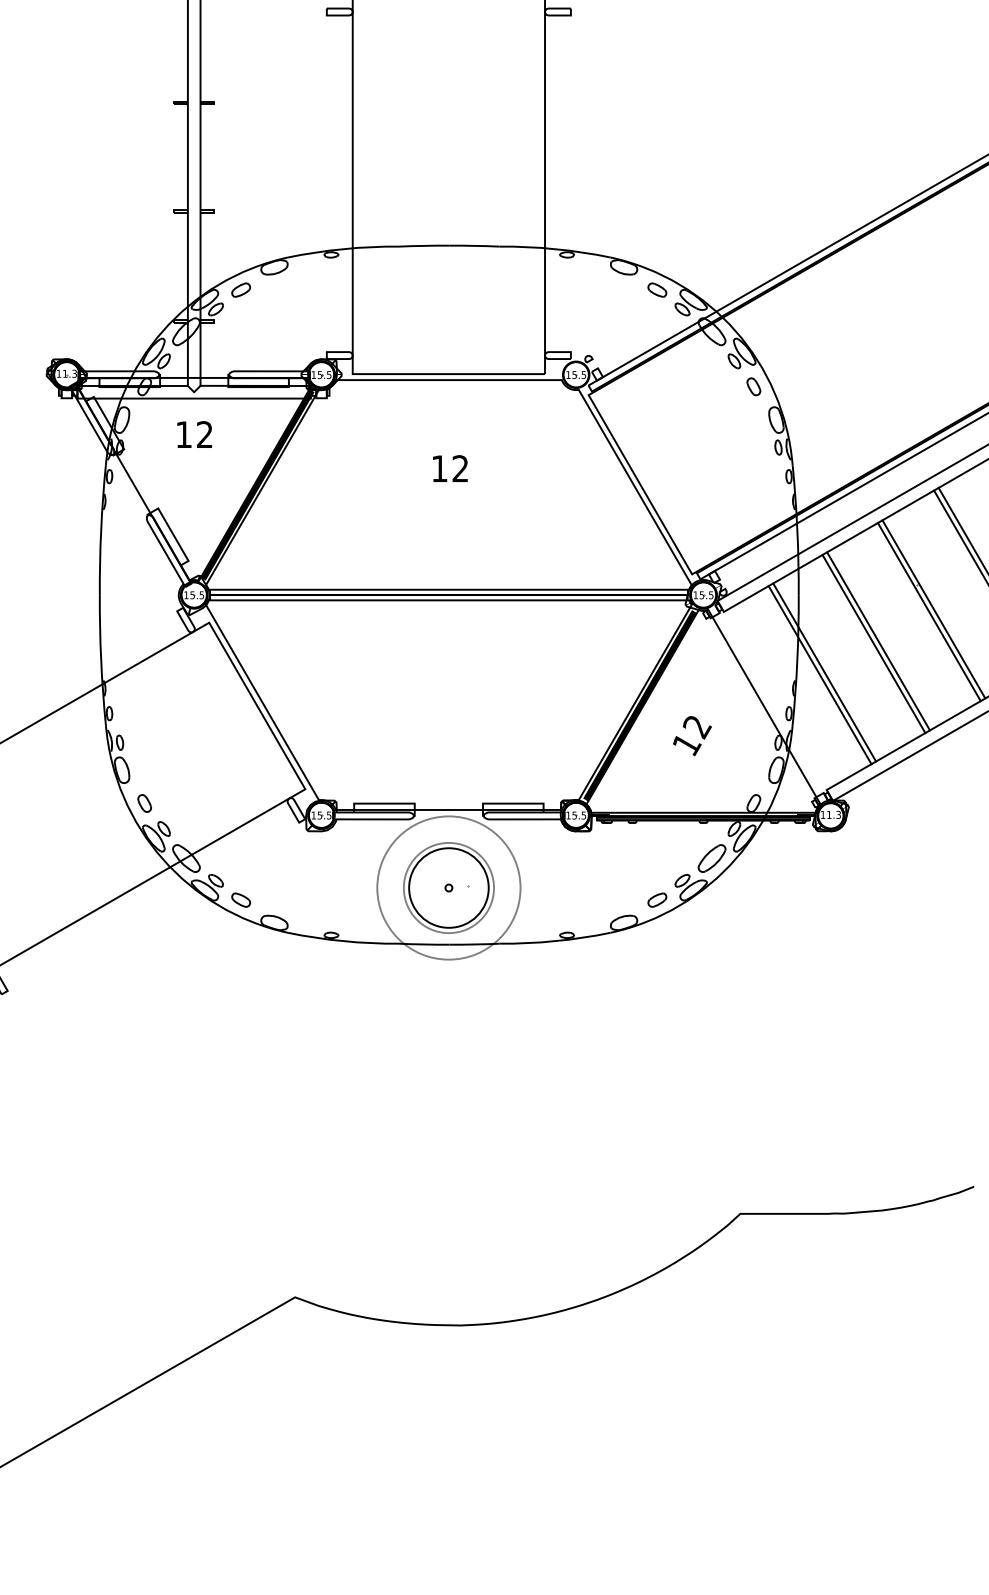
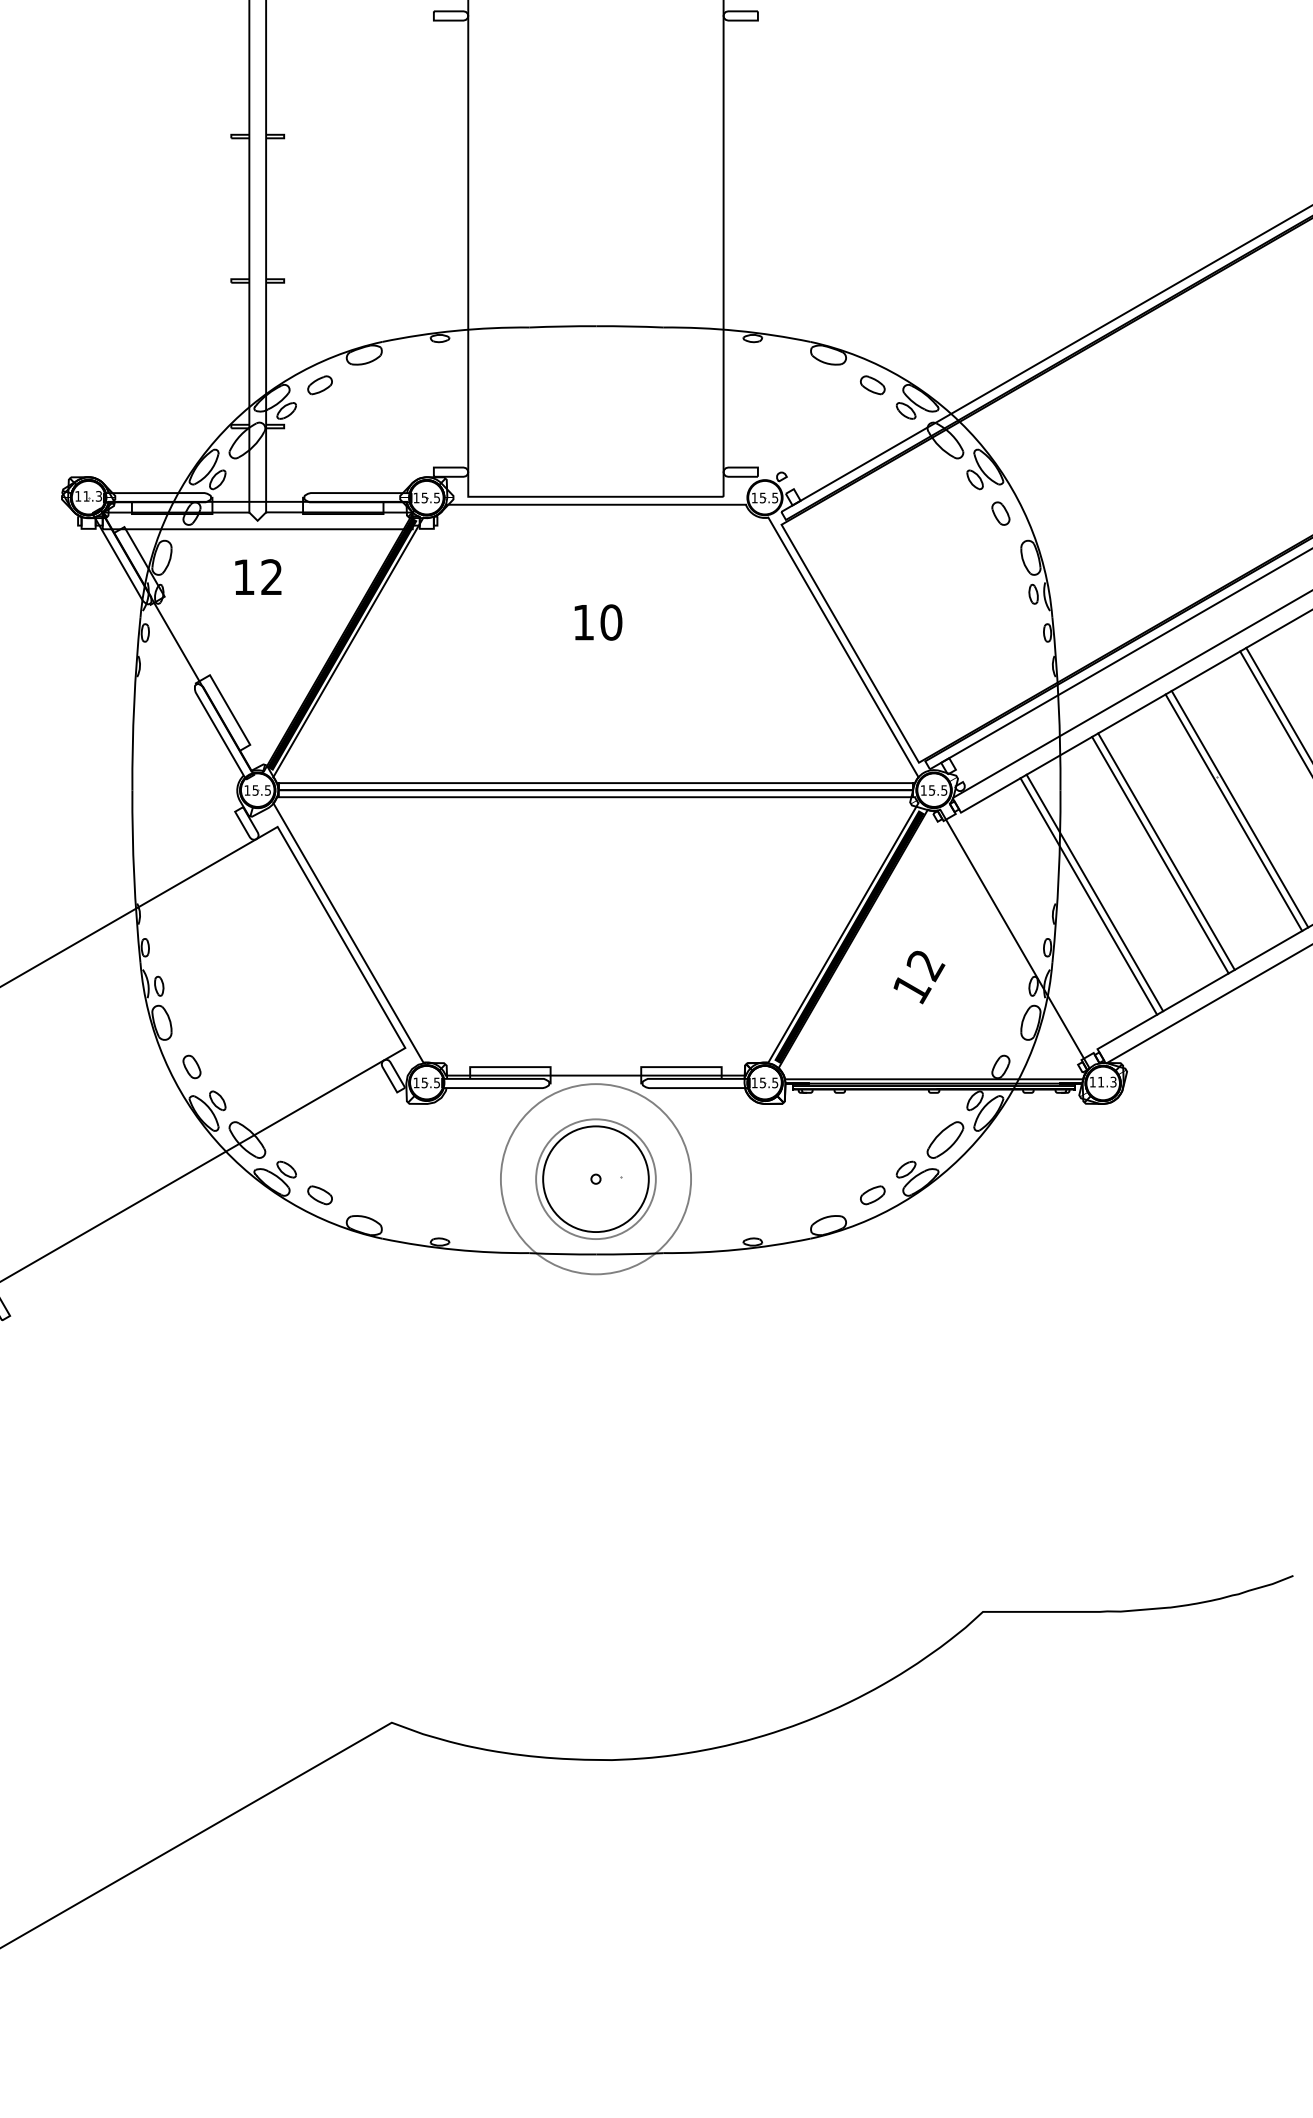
text: (460, 468) -> (611, 622), 12 -> 10

